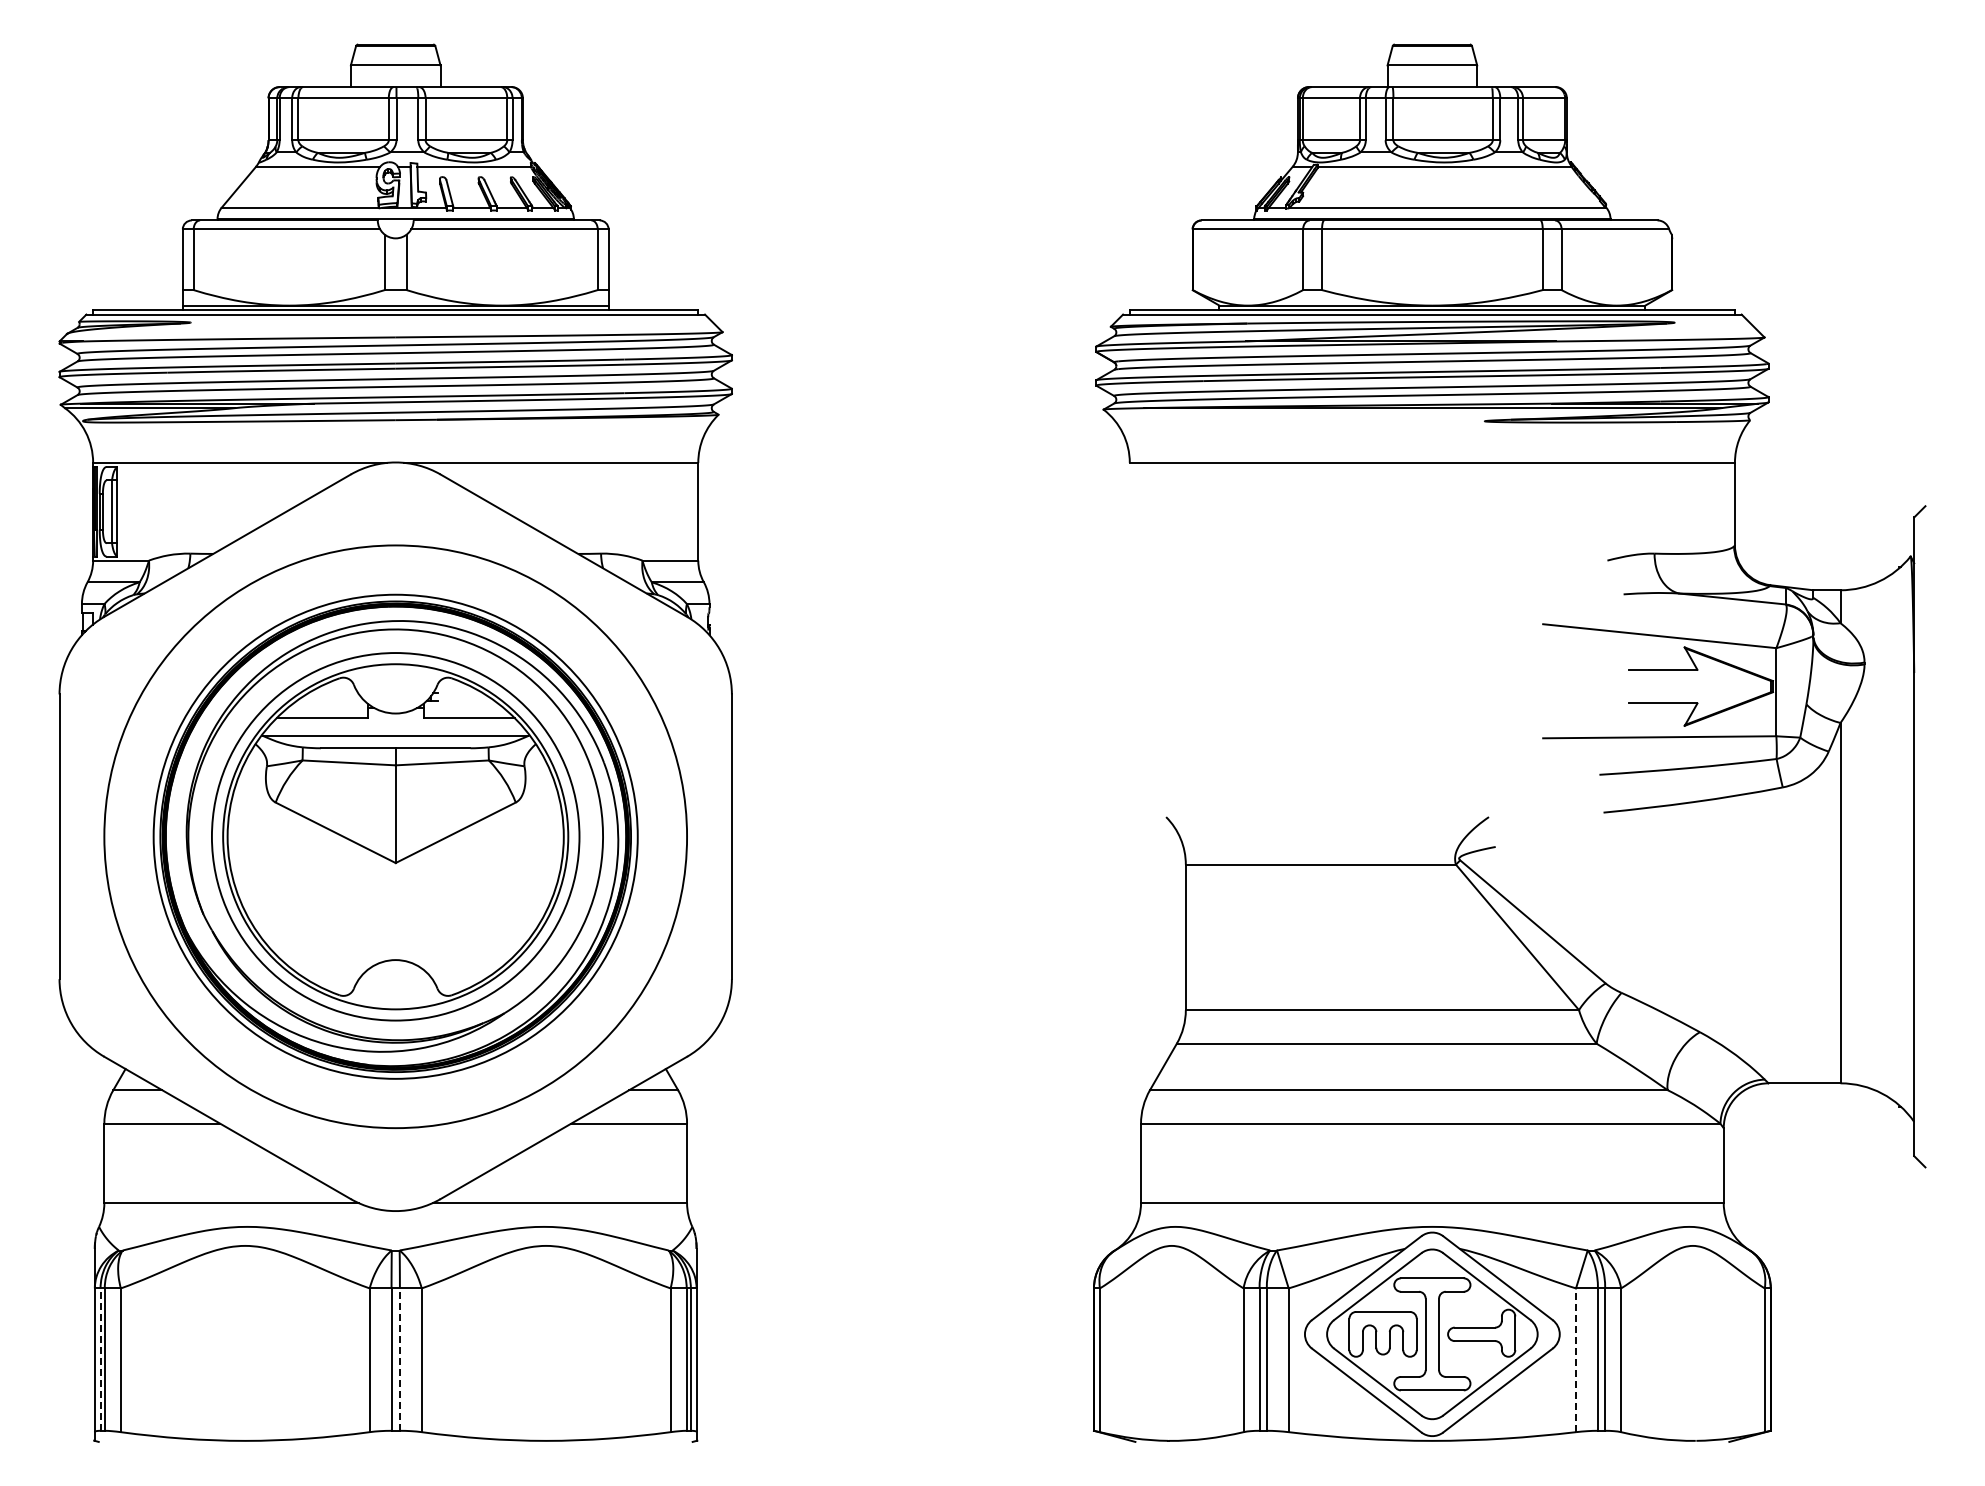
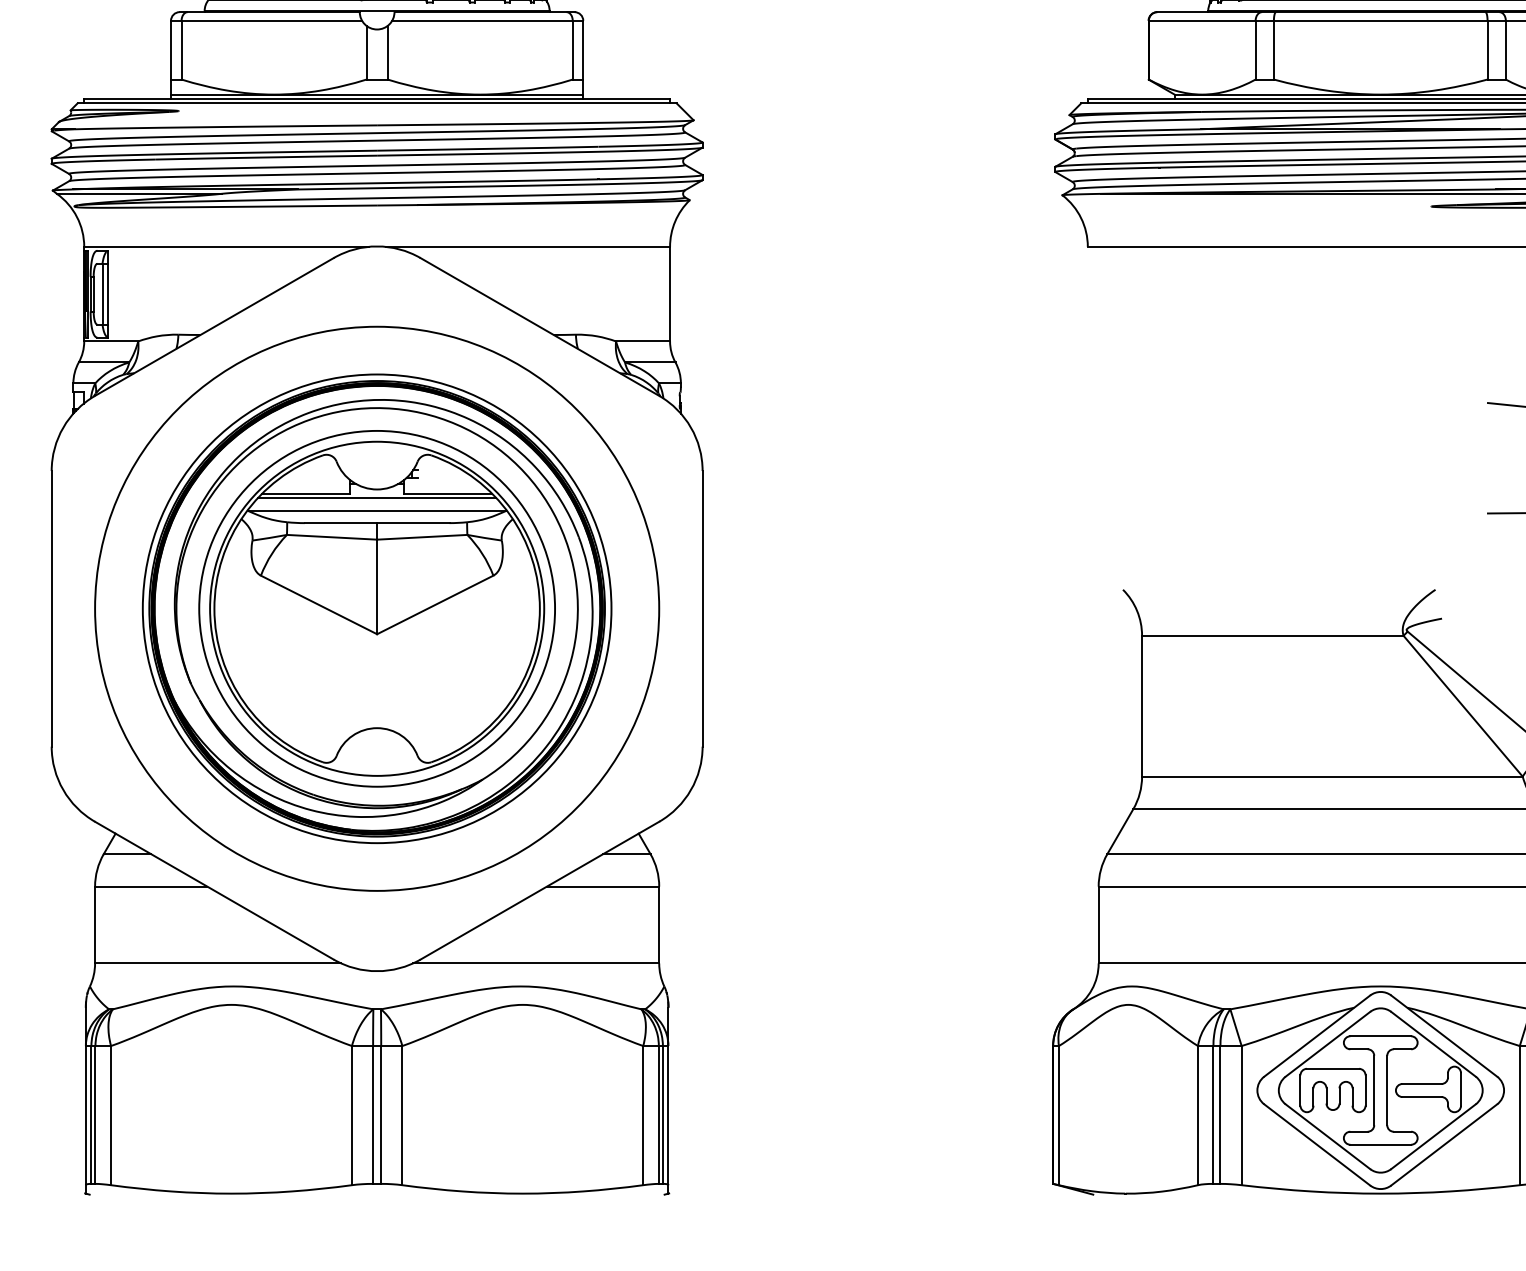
line: (395, 722) -> (376, 498), added
line: (100, 1359) -> (91, 1114), dashed -> solid
line: (399, 1359) -> (380, 1114), dashed -> solid
line: (1576, 1360) -> (1520, 1115), dashed -> solid

